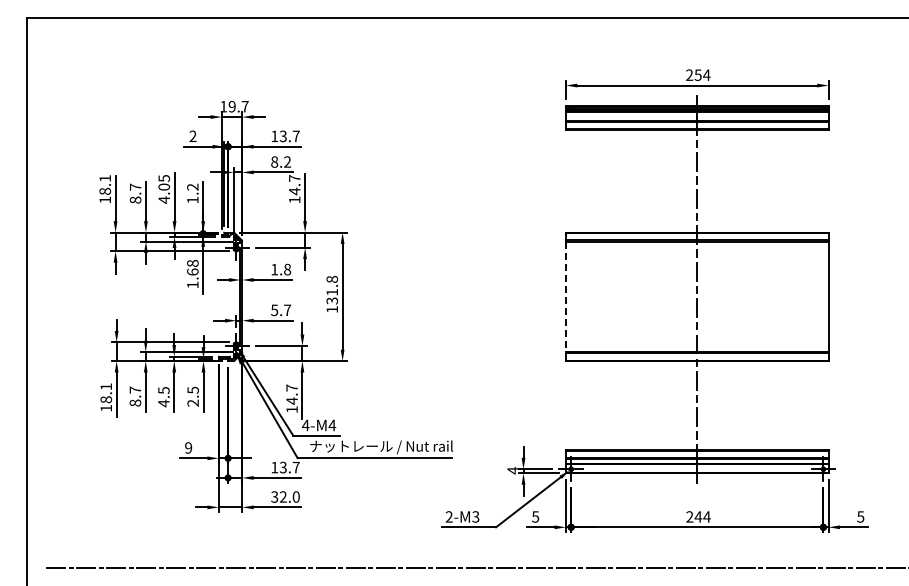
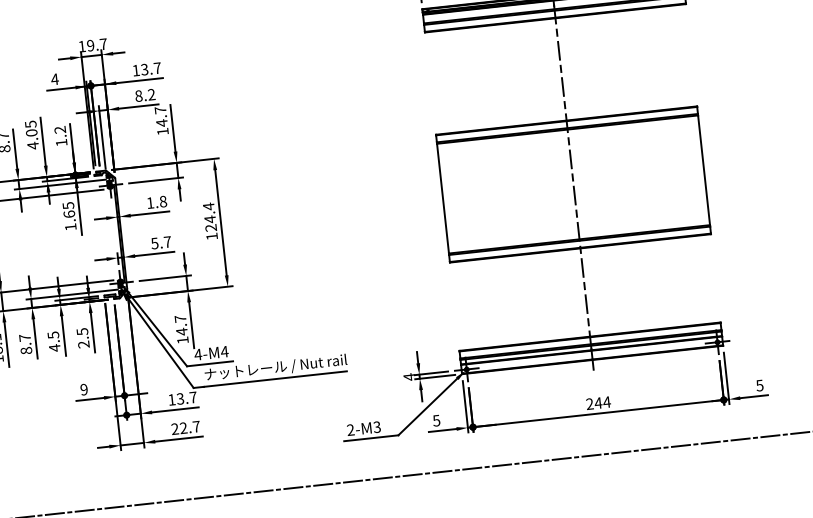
text: (192, 135) -> (54, 78), 2 -> 4
text: (192, 263) -> (68, 205), 1.68 -> 1.65
text: (332, 289) -> (210, 216), 131.8 -> 124.4
line: (565, 297) -> (442, 199), dashed -> solid
text: (285, 496) -> (185, 427), 32.0 -> 22.7

